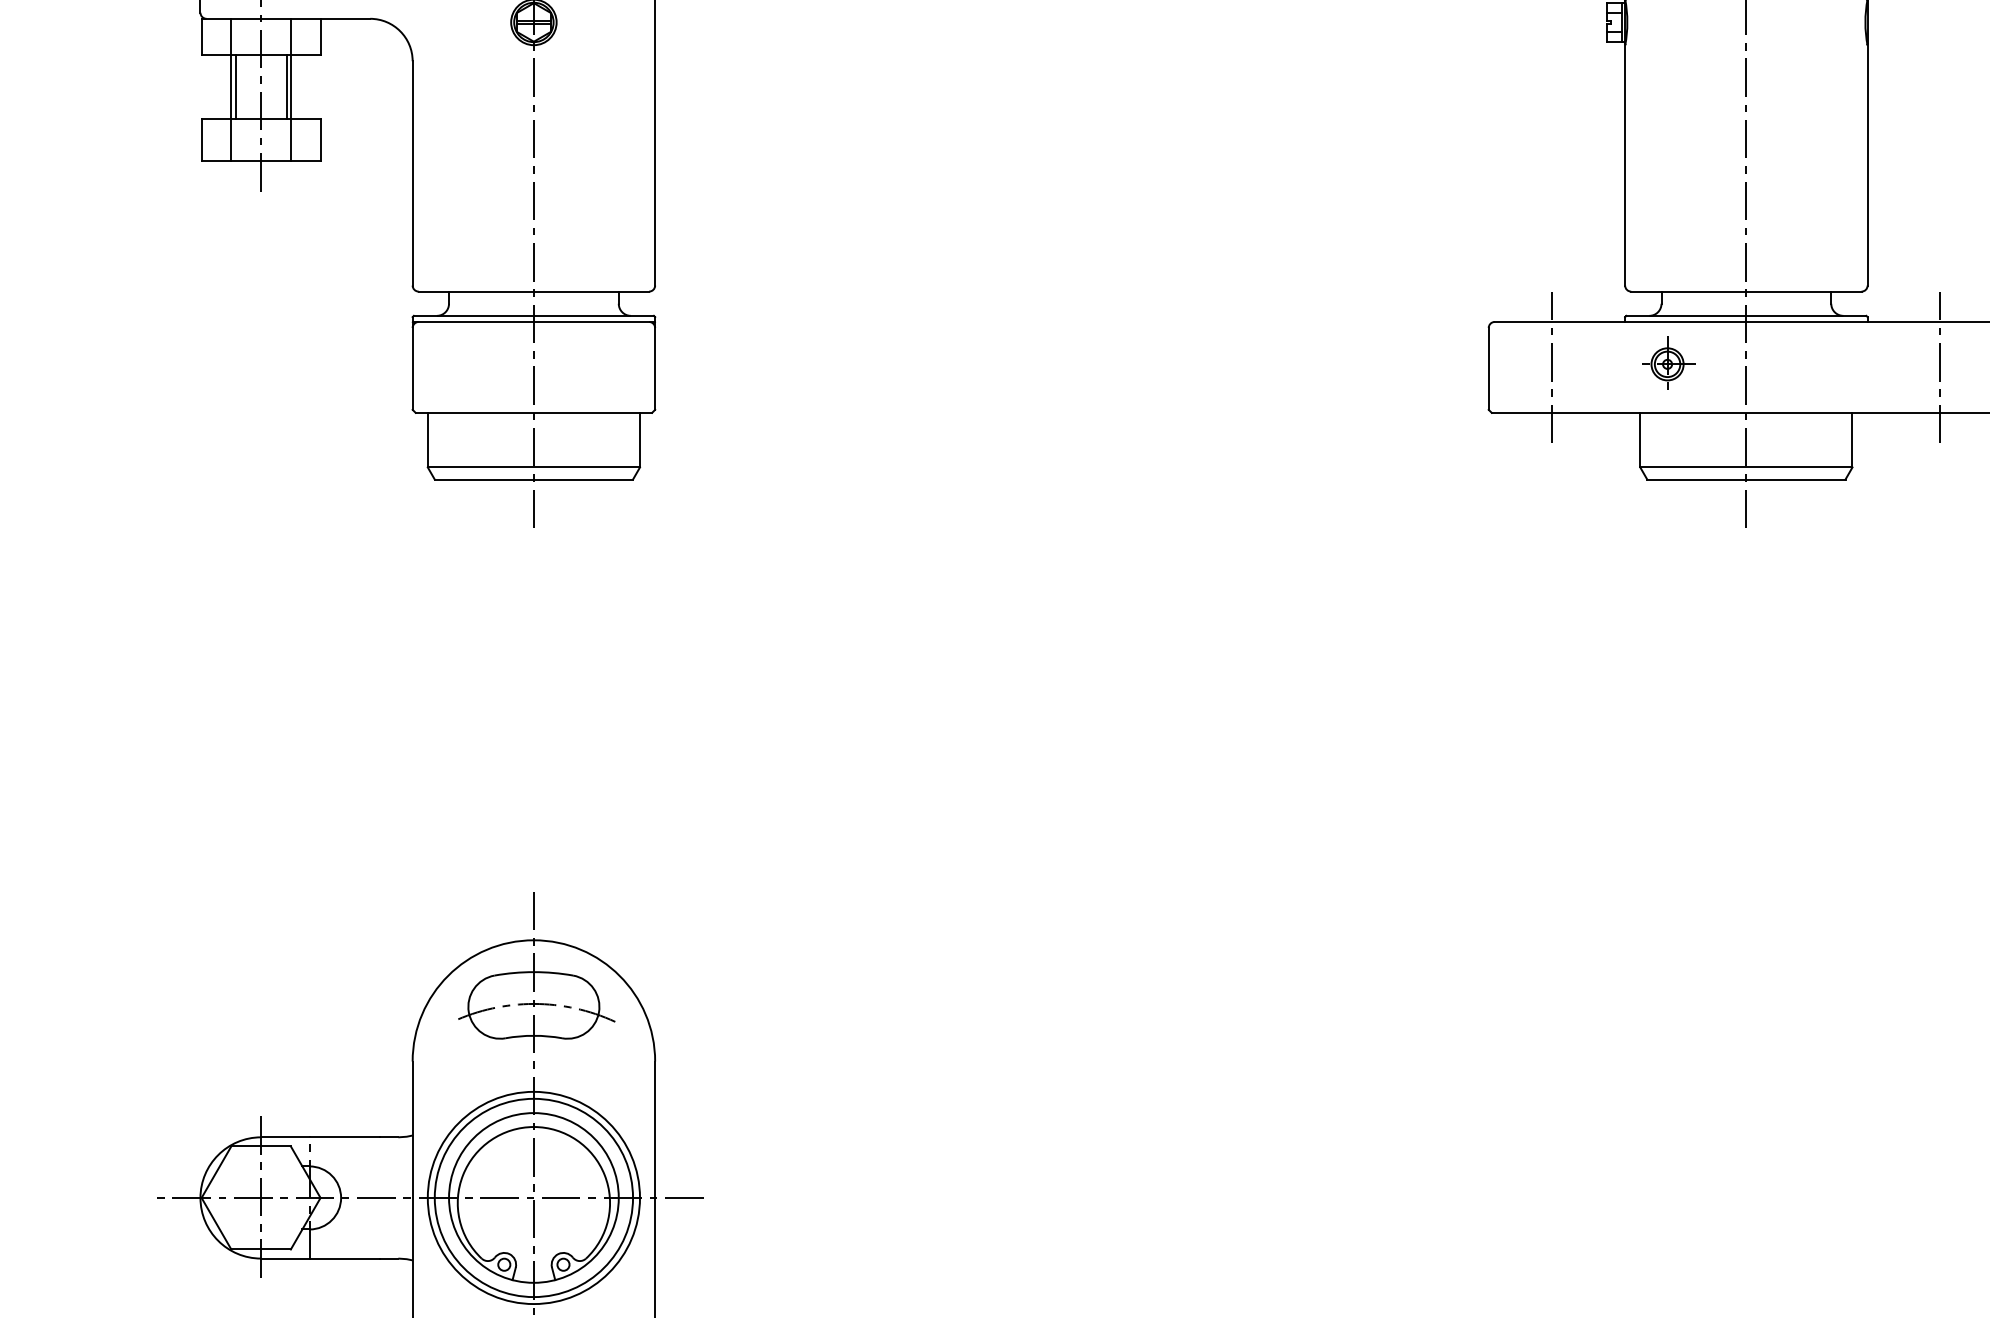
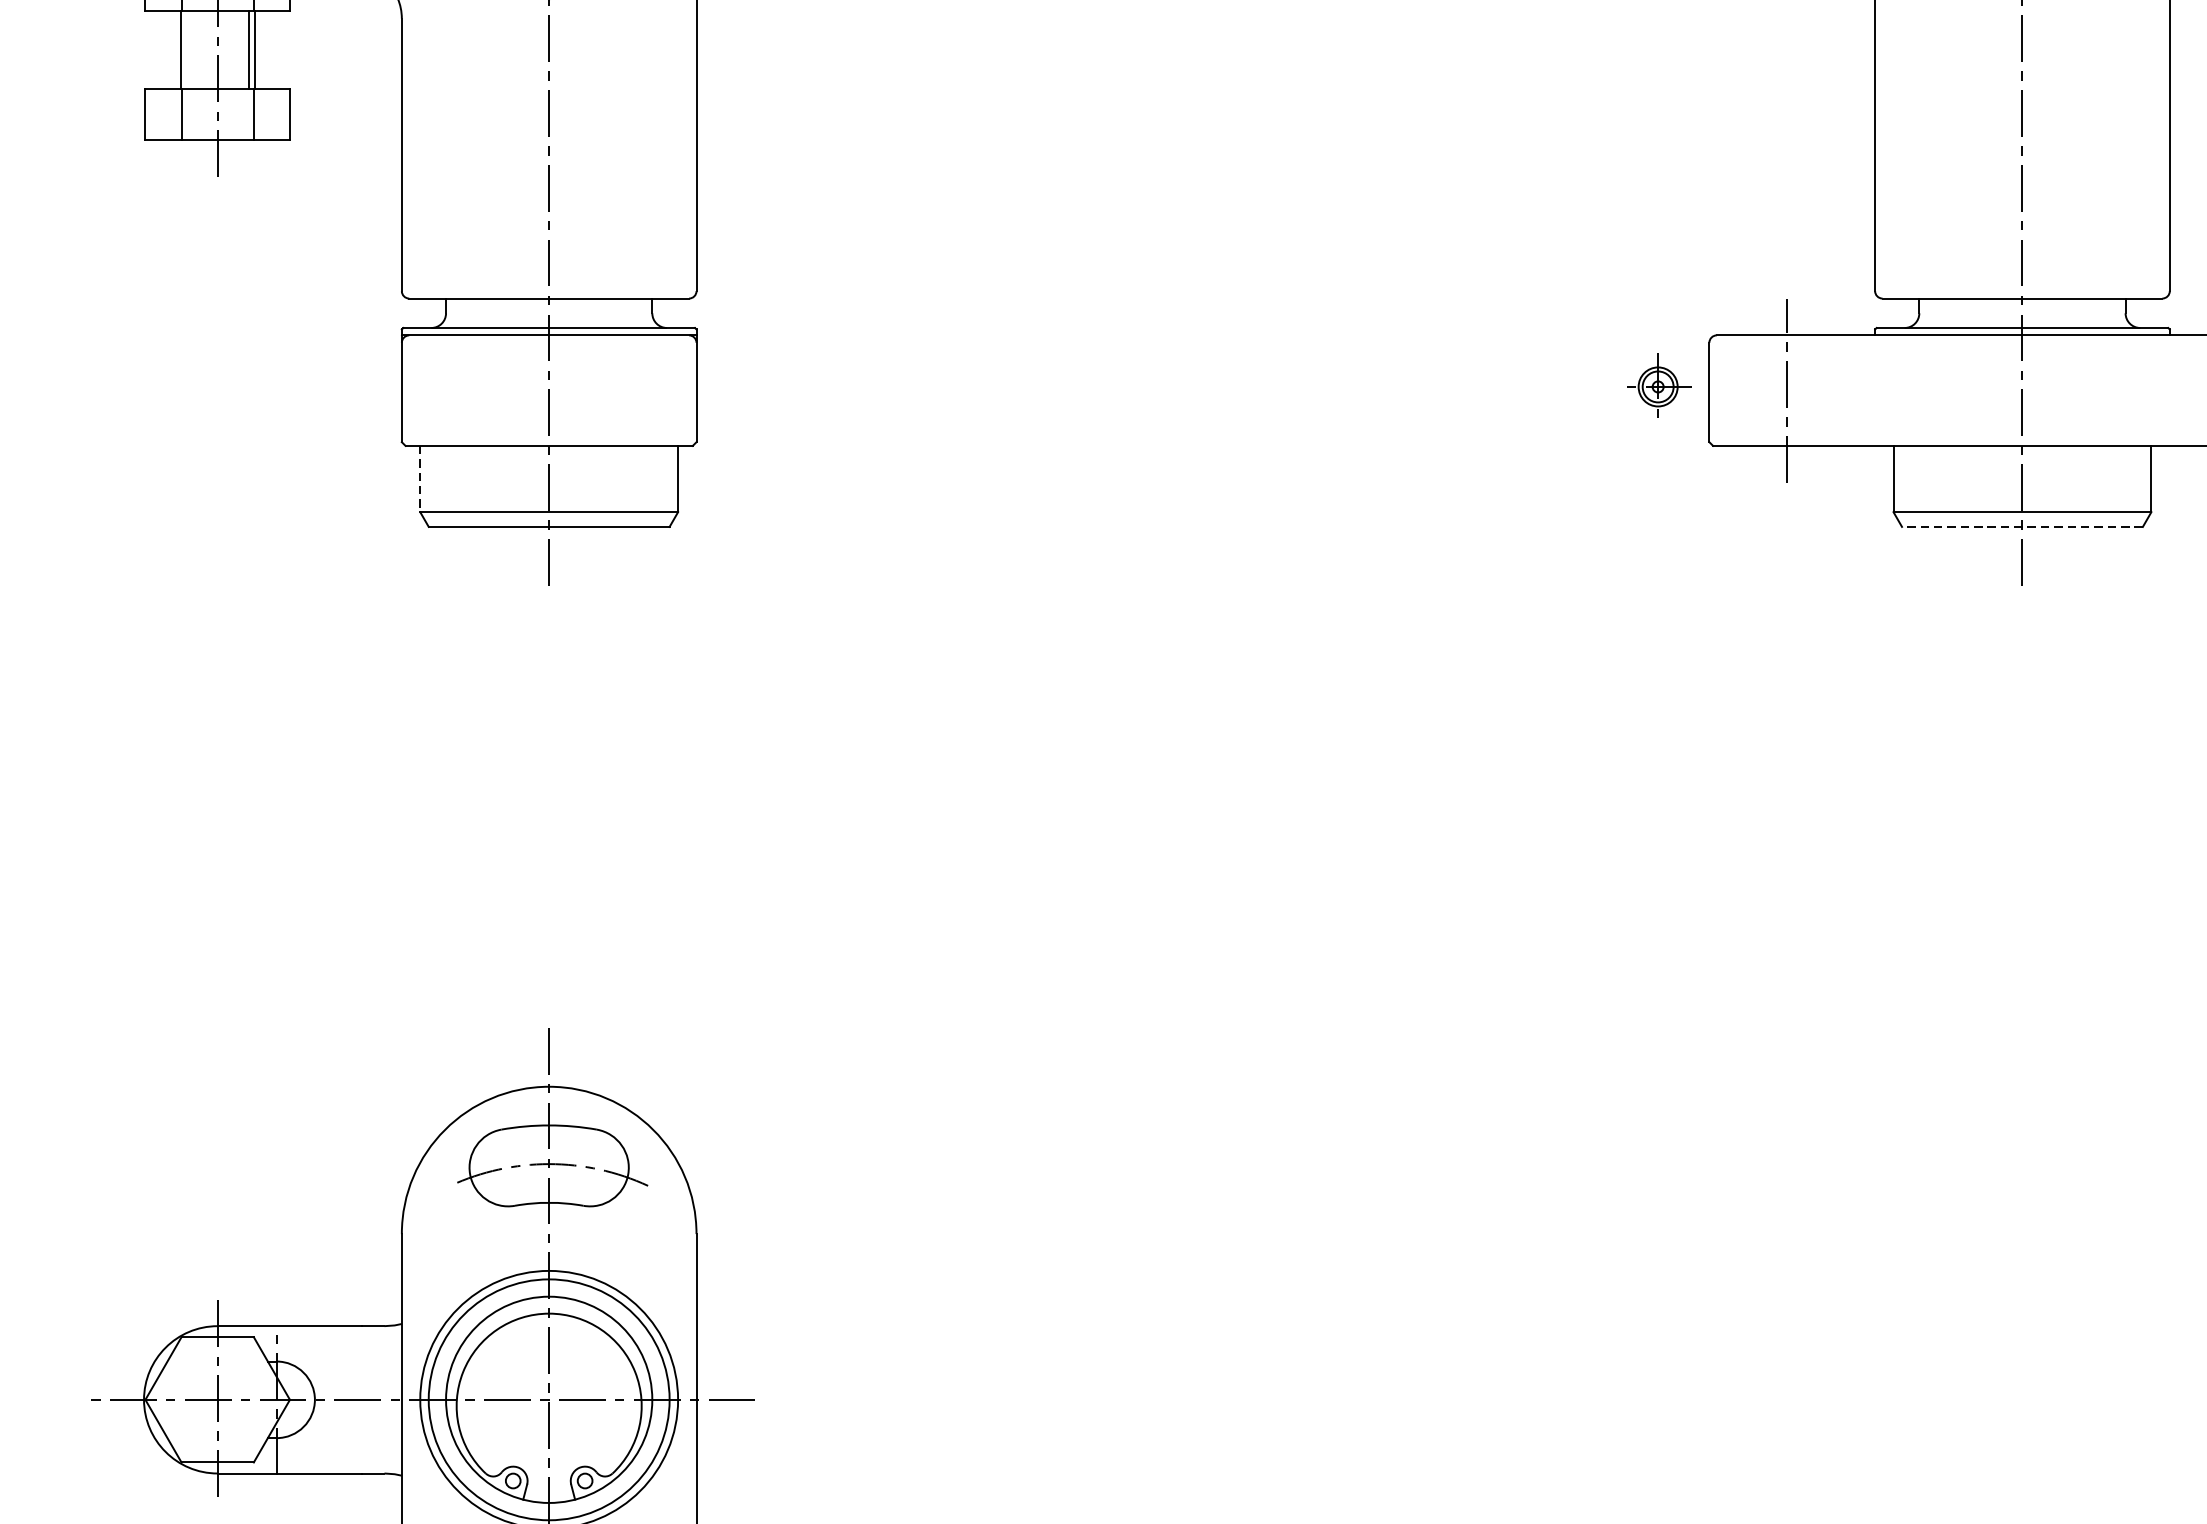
line: (235, 86) -> (186, 49), removed
part: (1668, 362) -> (1659, 384), moved
line: (427, 440) -> (419, 479), solid -> dashed
line: (1745, 479) -> (2021, 526), solid -> dashed

